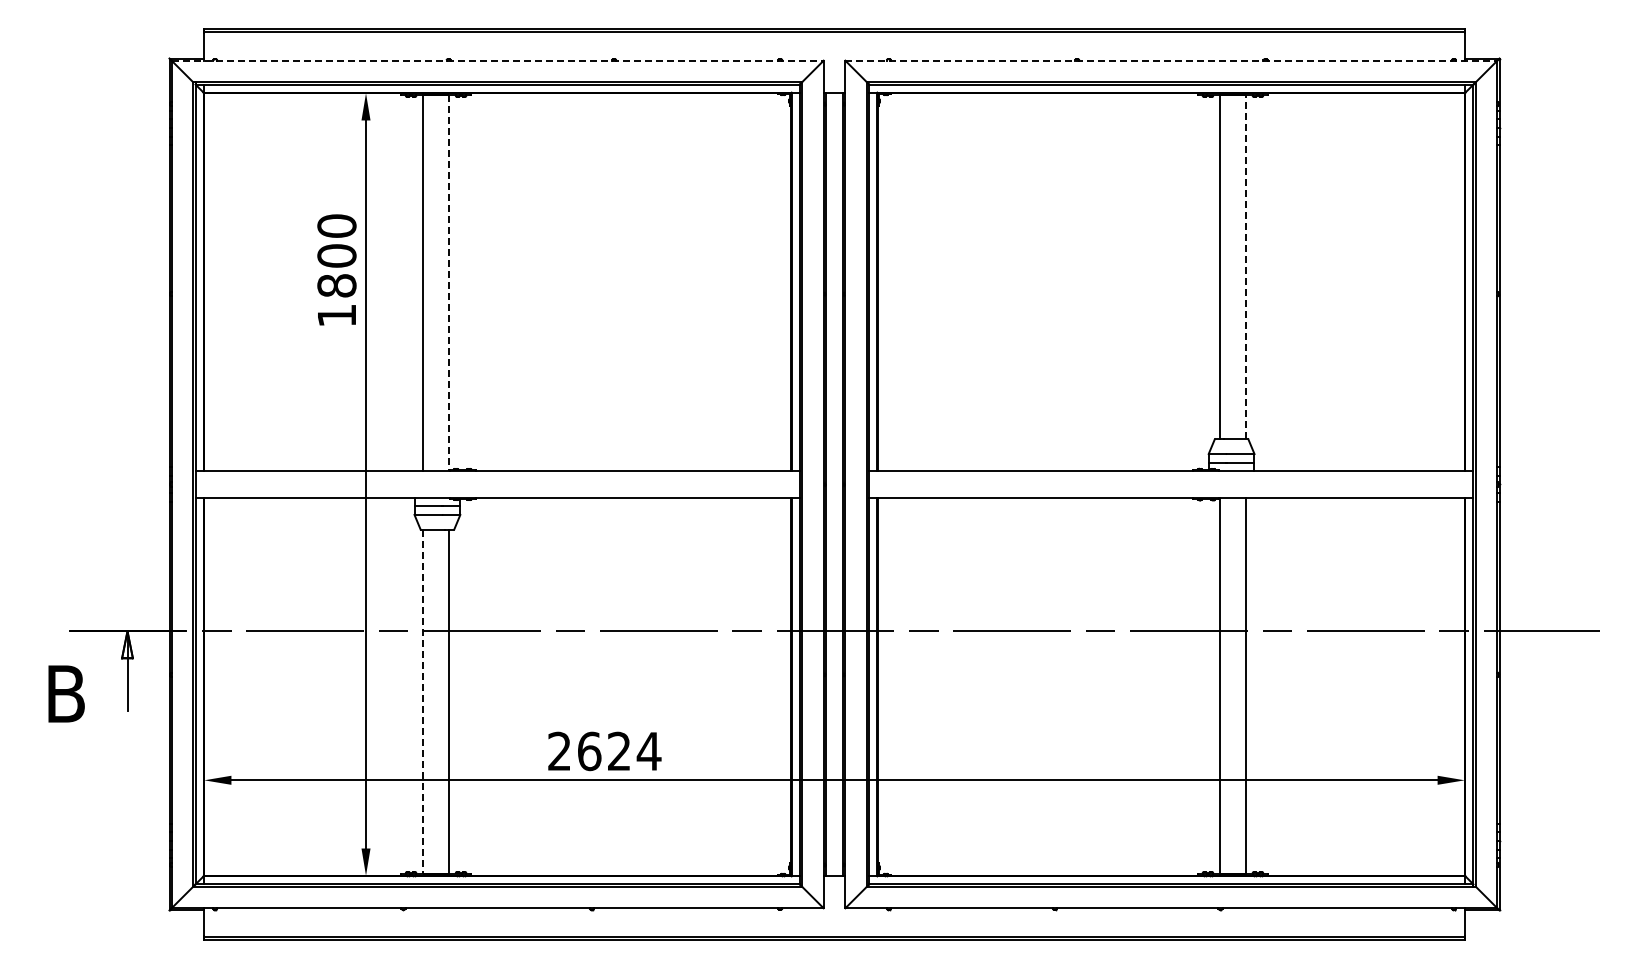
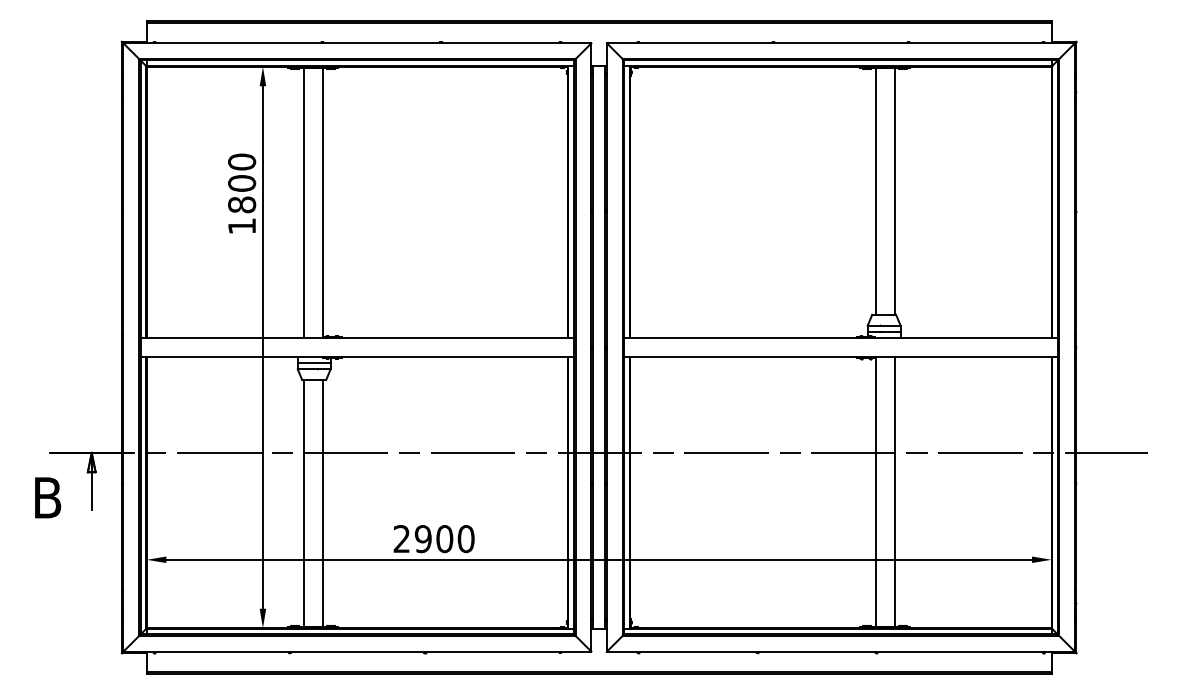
line: (497, 60) -> (357, 43), dashed -> solid
line: (1171, 60) -> (841, 43), dashed -> solid
line: (1246, 267) -> (894, 191), dashed -> solid
line: (449, 283) -> (322, 203), dashed -> solid
line: (423, 701) -> (304, 503), dashed -> solid
text: (619, 751) -> (444, 539), 2624 -> 2900

